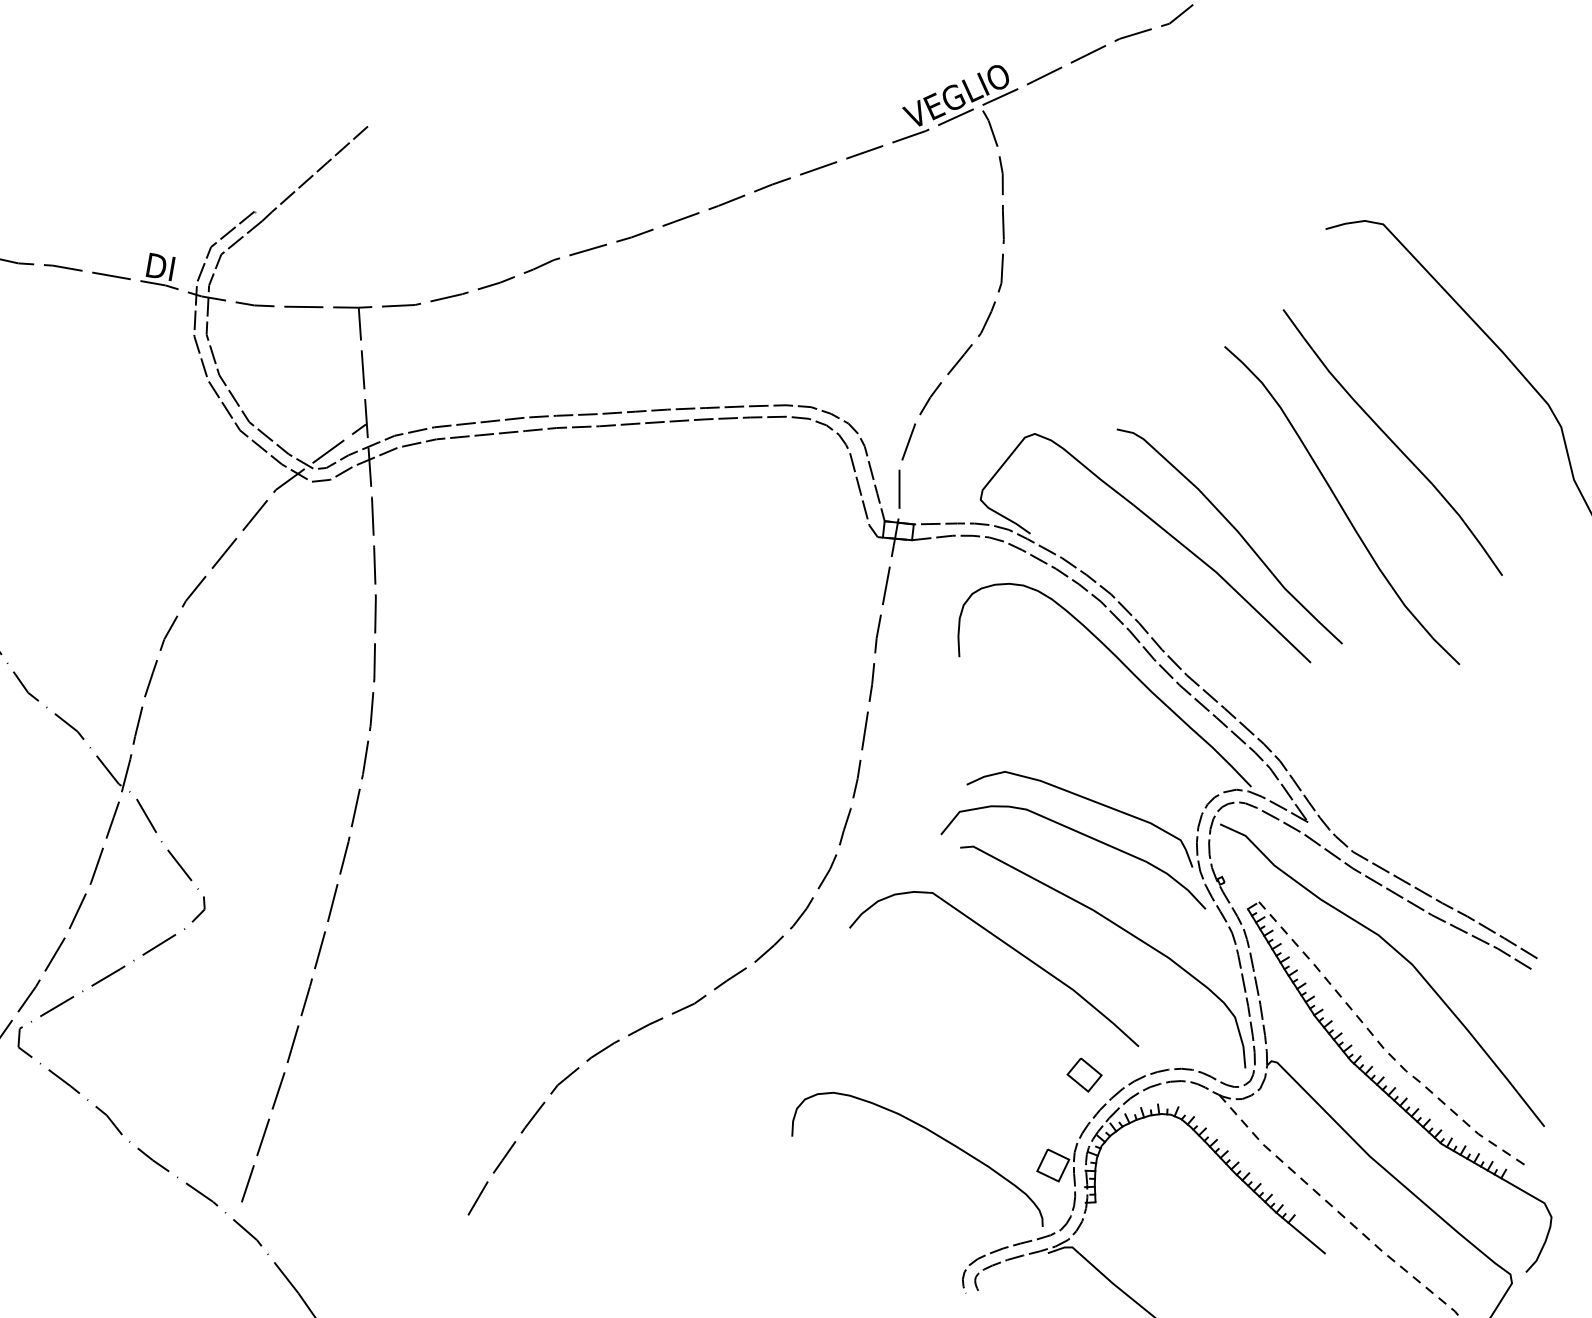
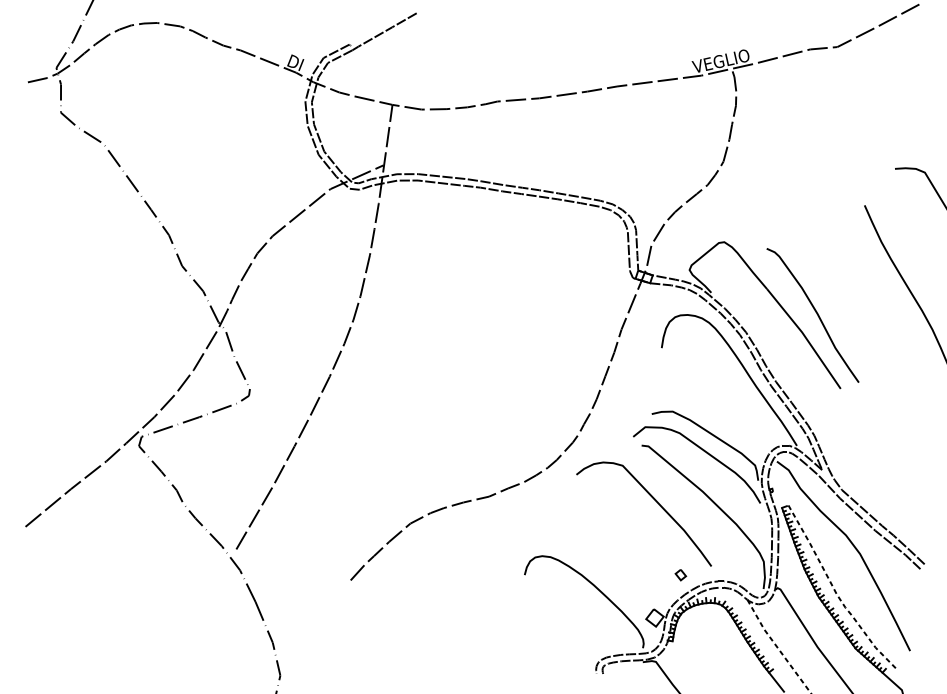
curve: (1341, 504) -> (873, 311), removed
part: (1083, 1073) -> (680, 574), size x0.6

